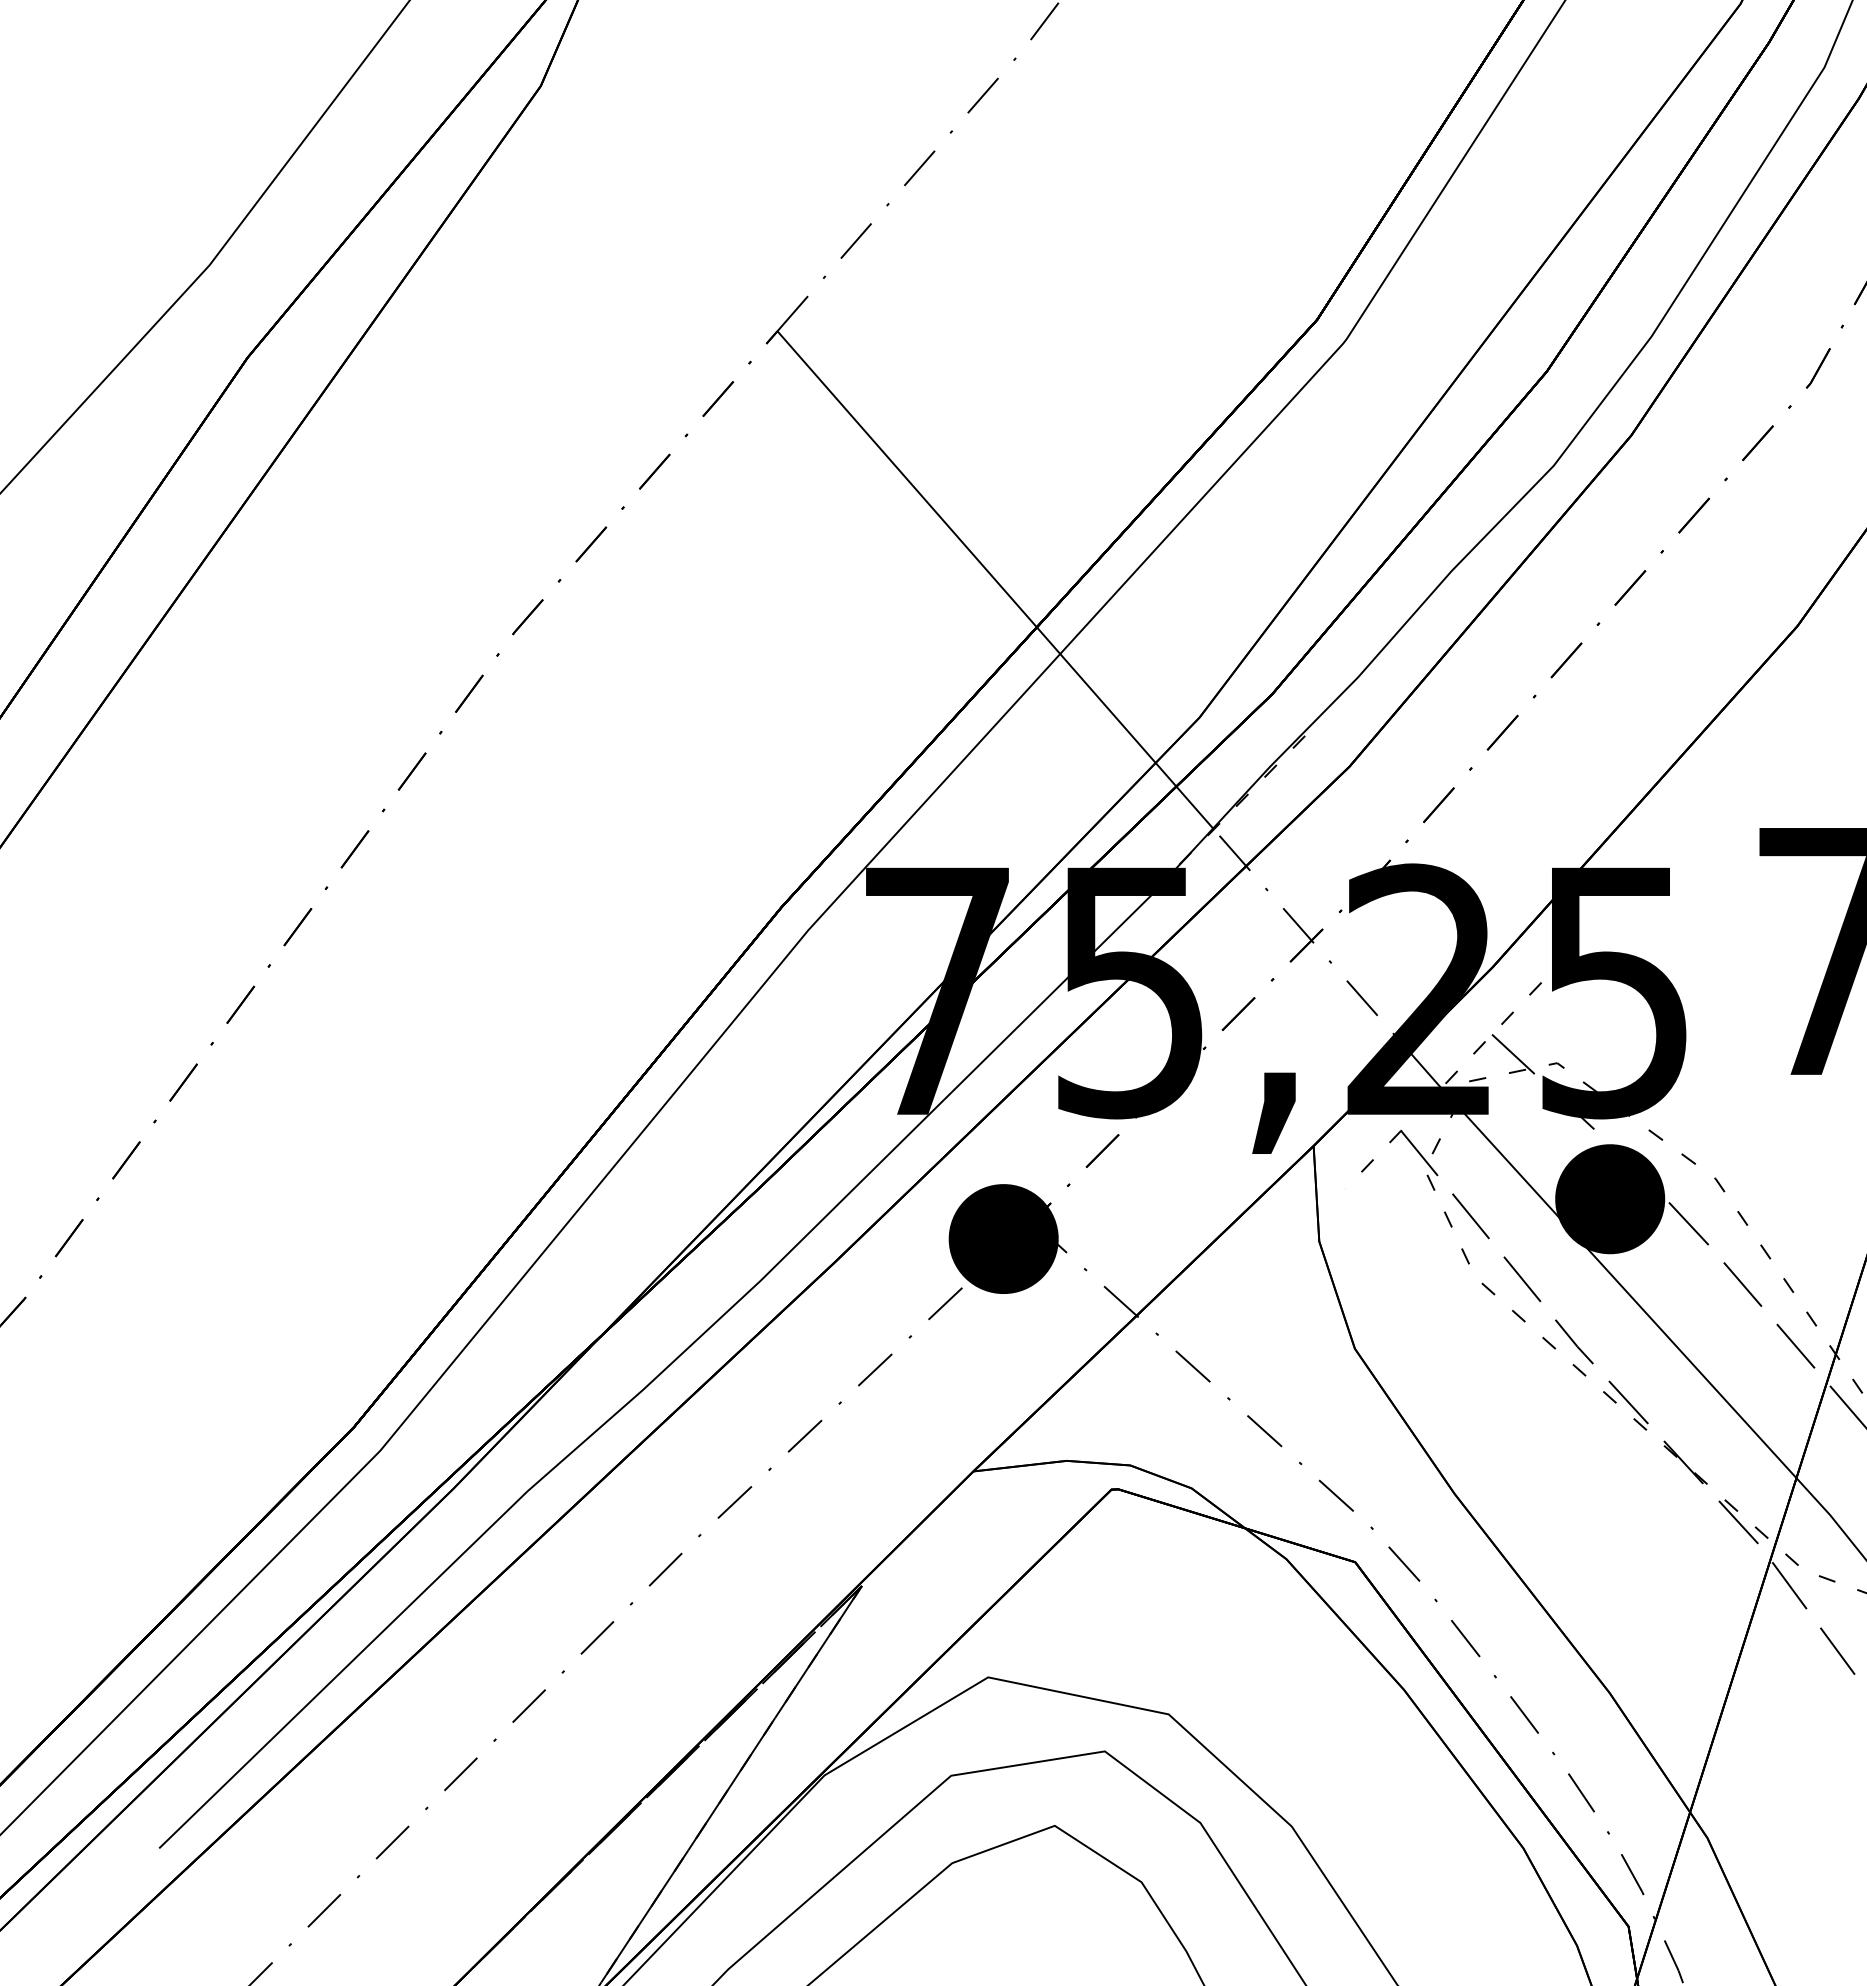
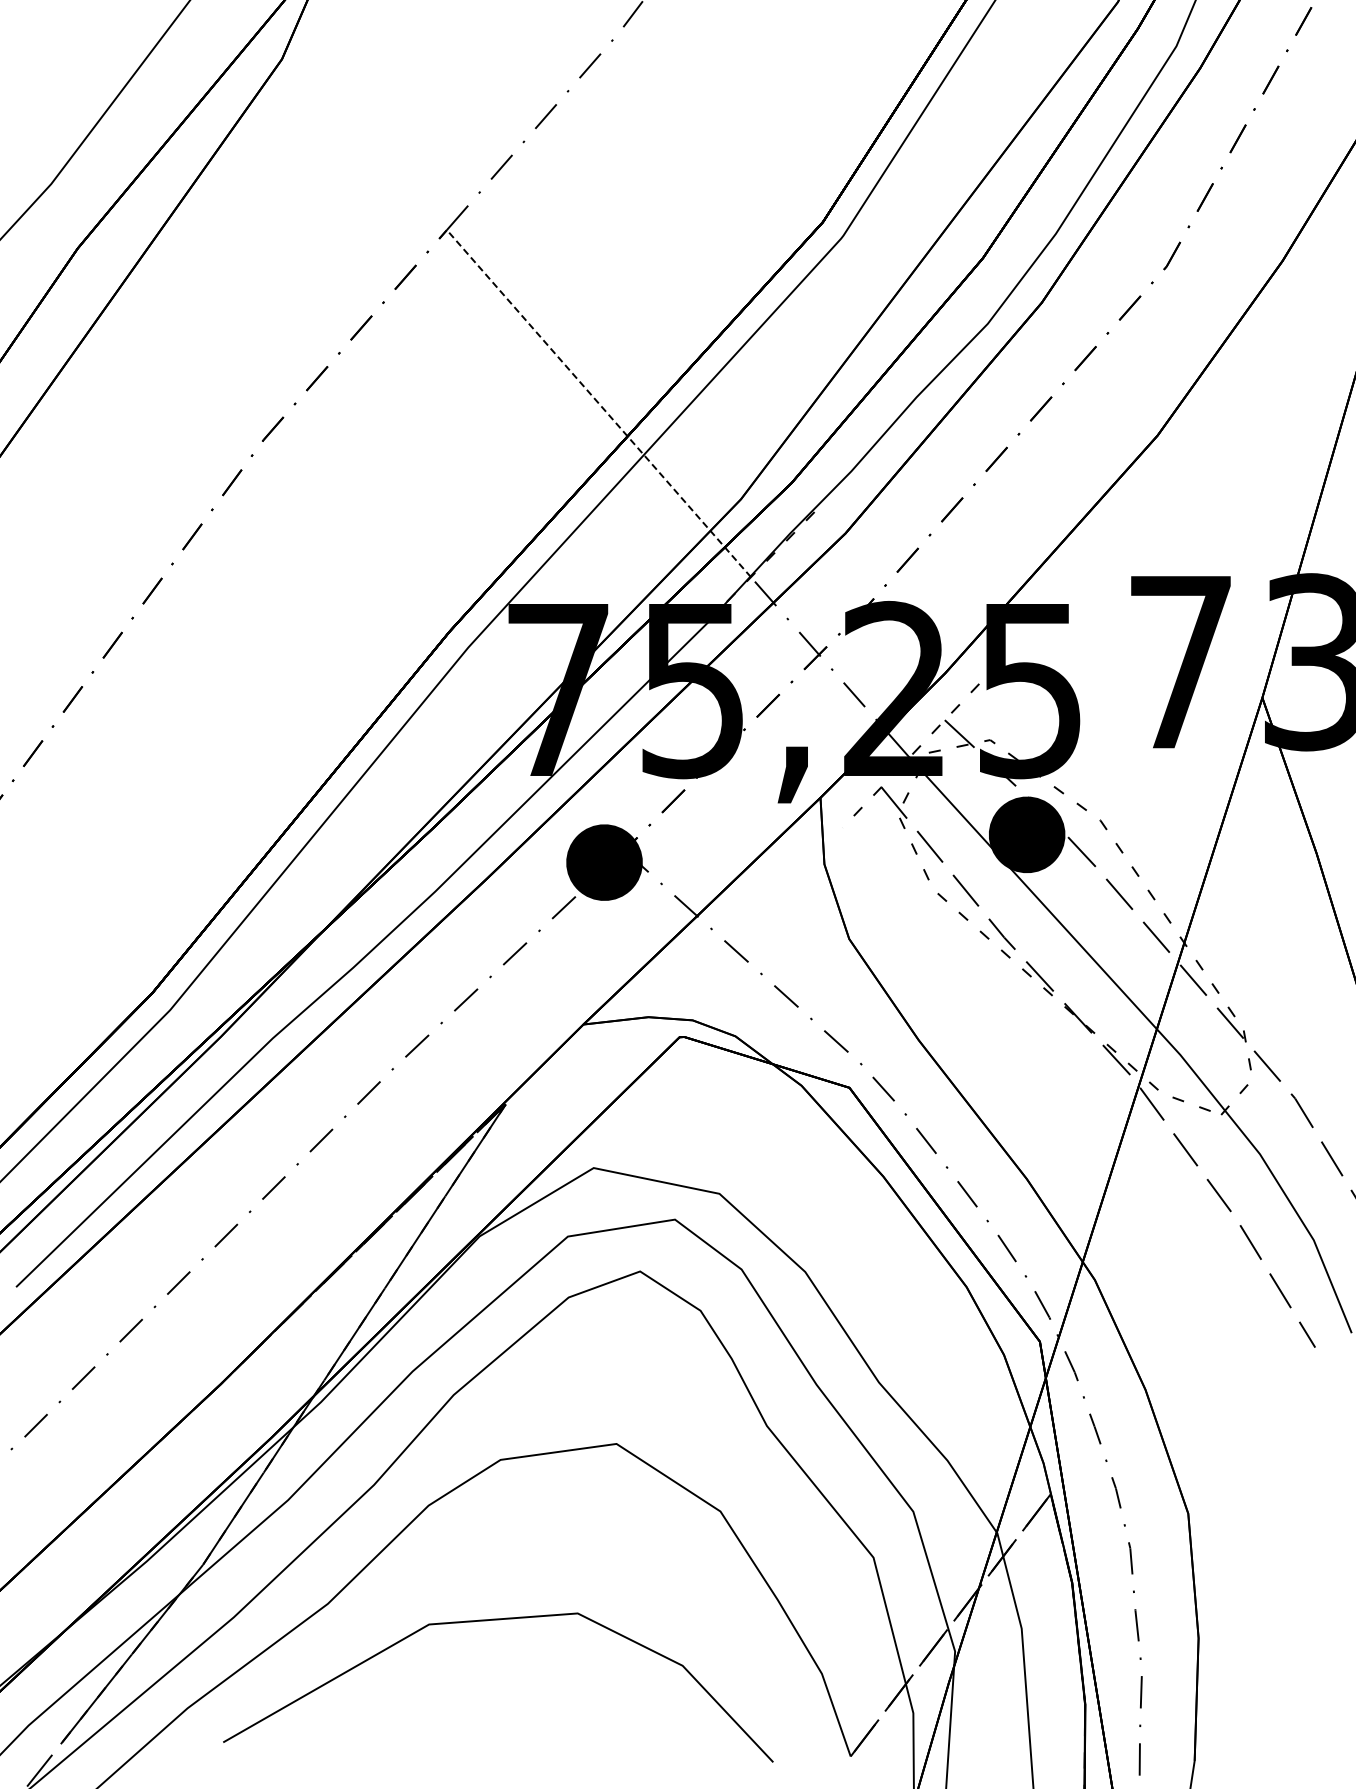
line: (995, 580) -> (598, 403), solid -> dashed

